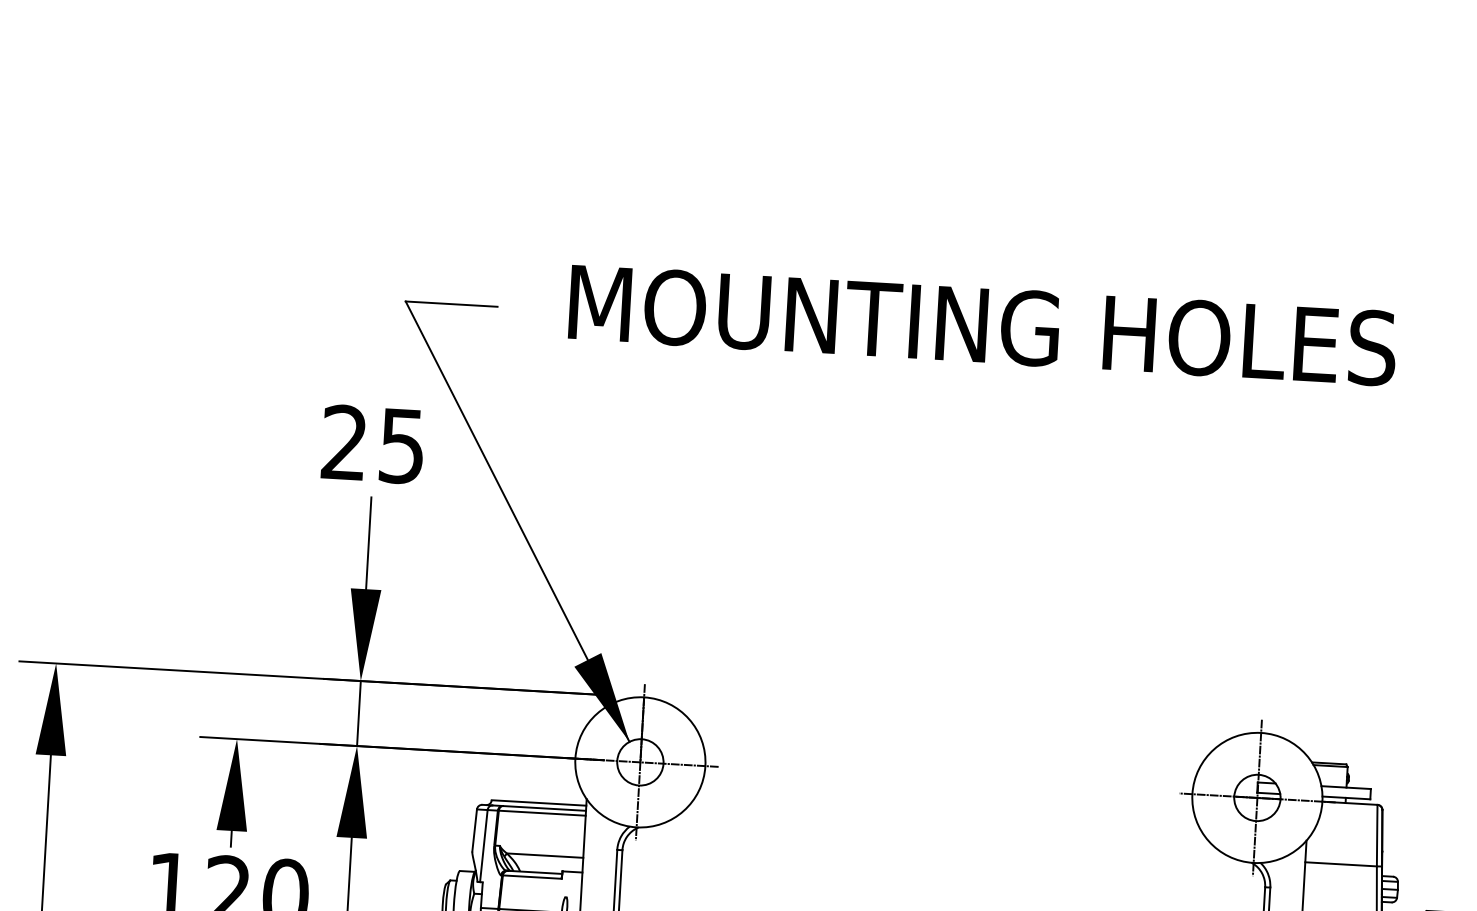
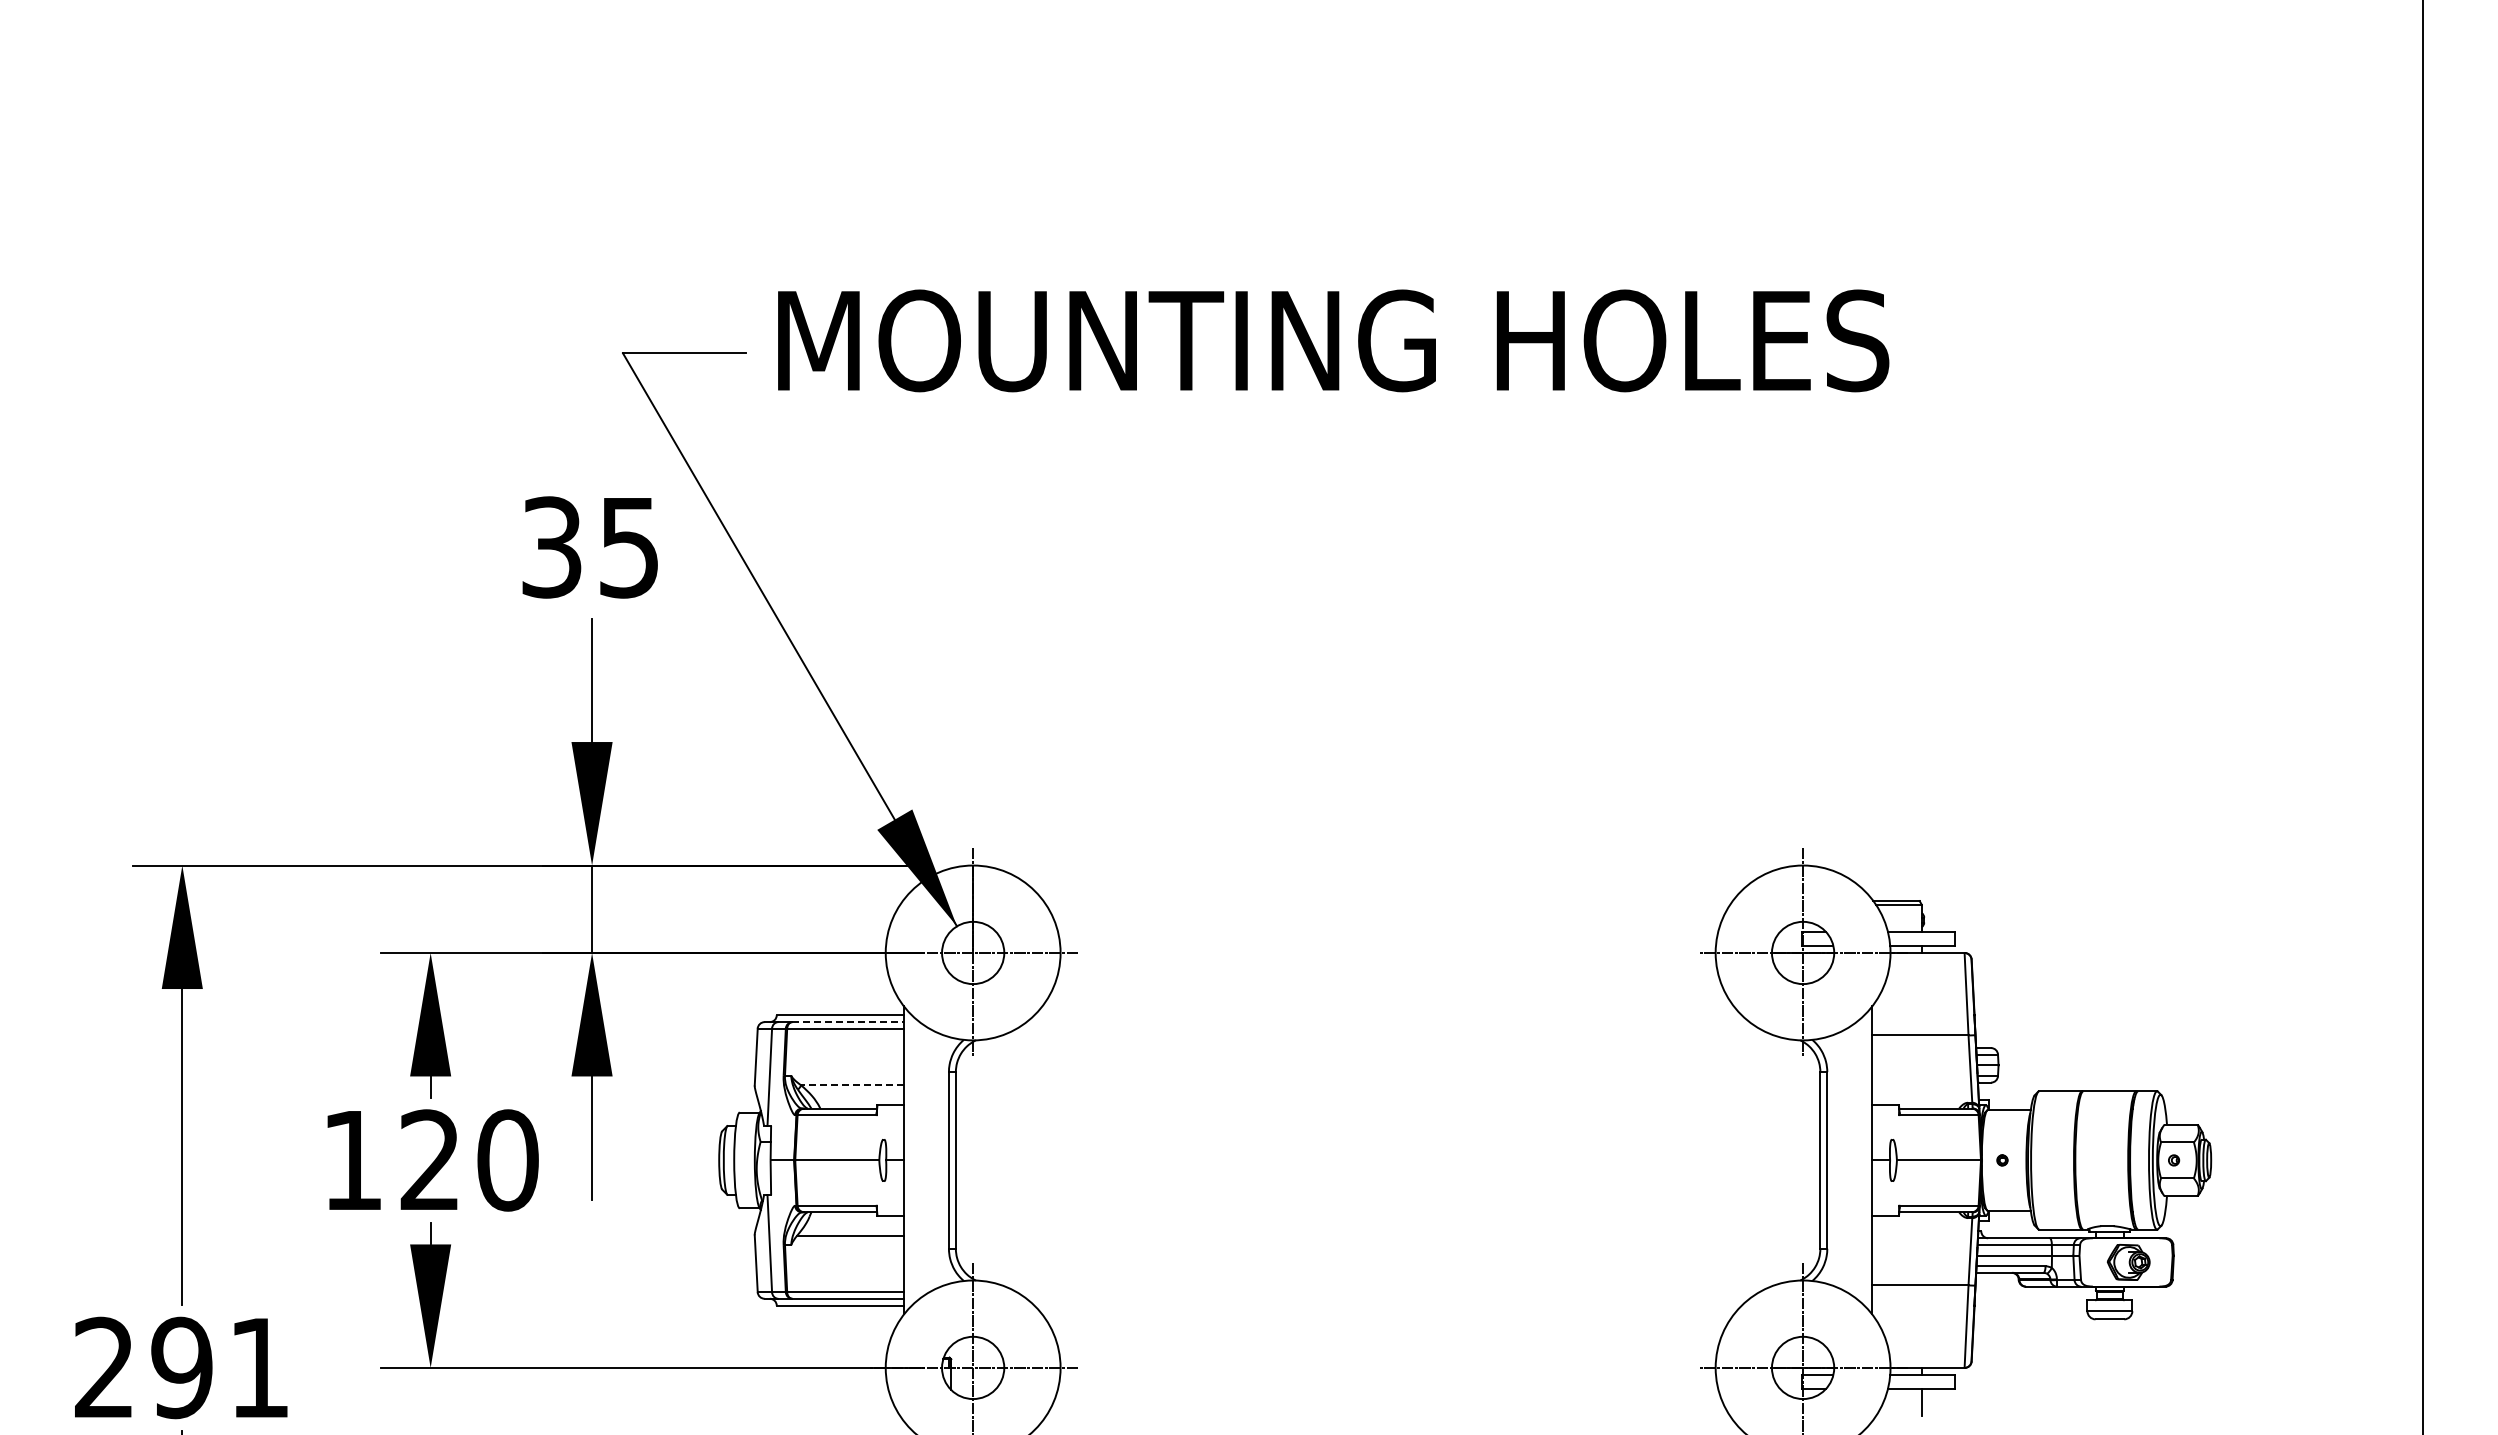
text: (982, 325) -> (1333, 340), moved
text: (344, 442) -> (551, 547), 25 -> 35
line: (544, 808) -> (848, 1022), solid -> dashed
line: (545, 855) -> (852, 1085), solid -> dashed

